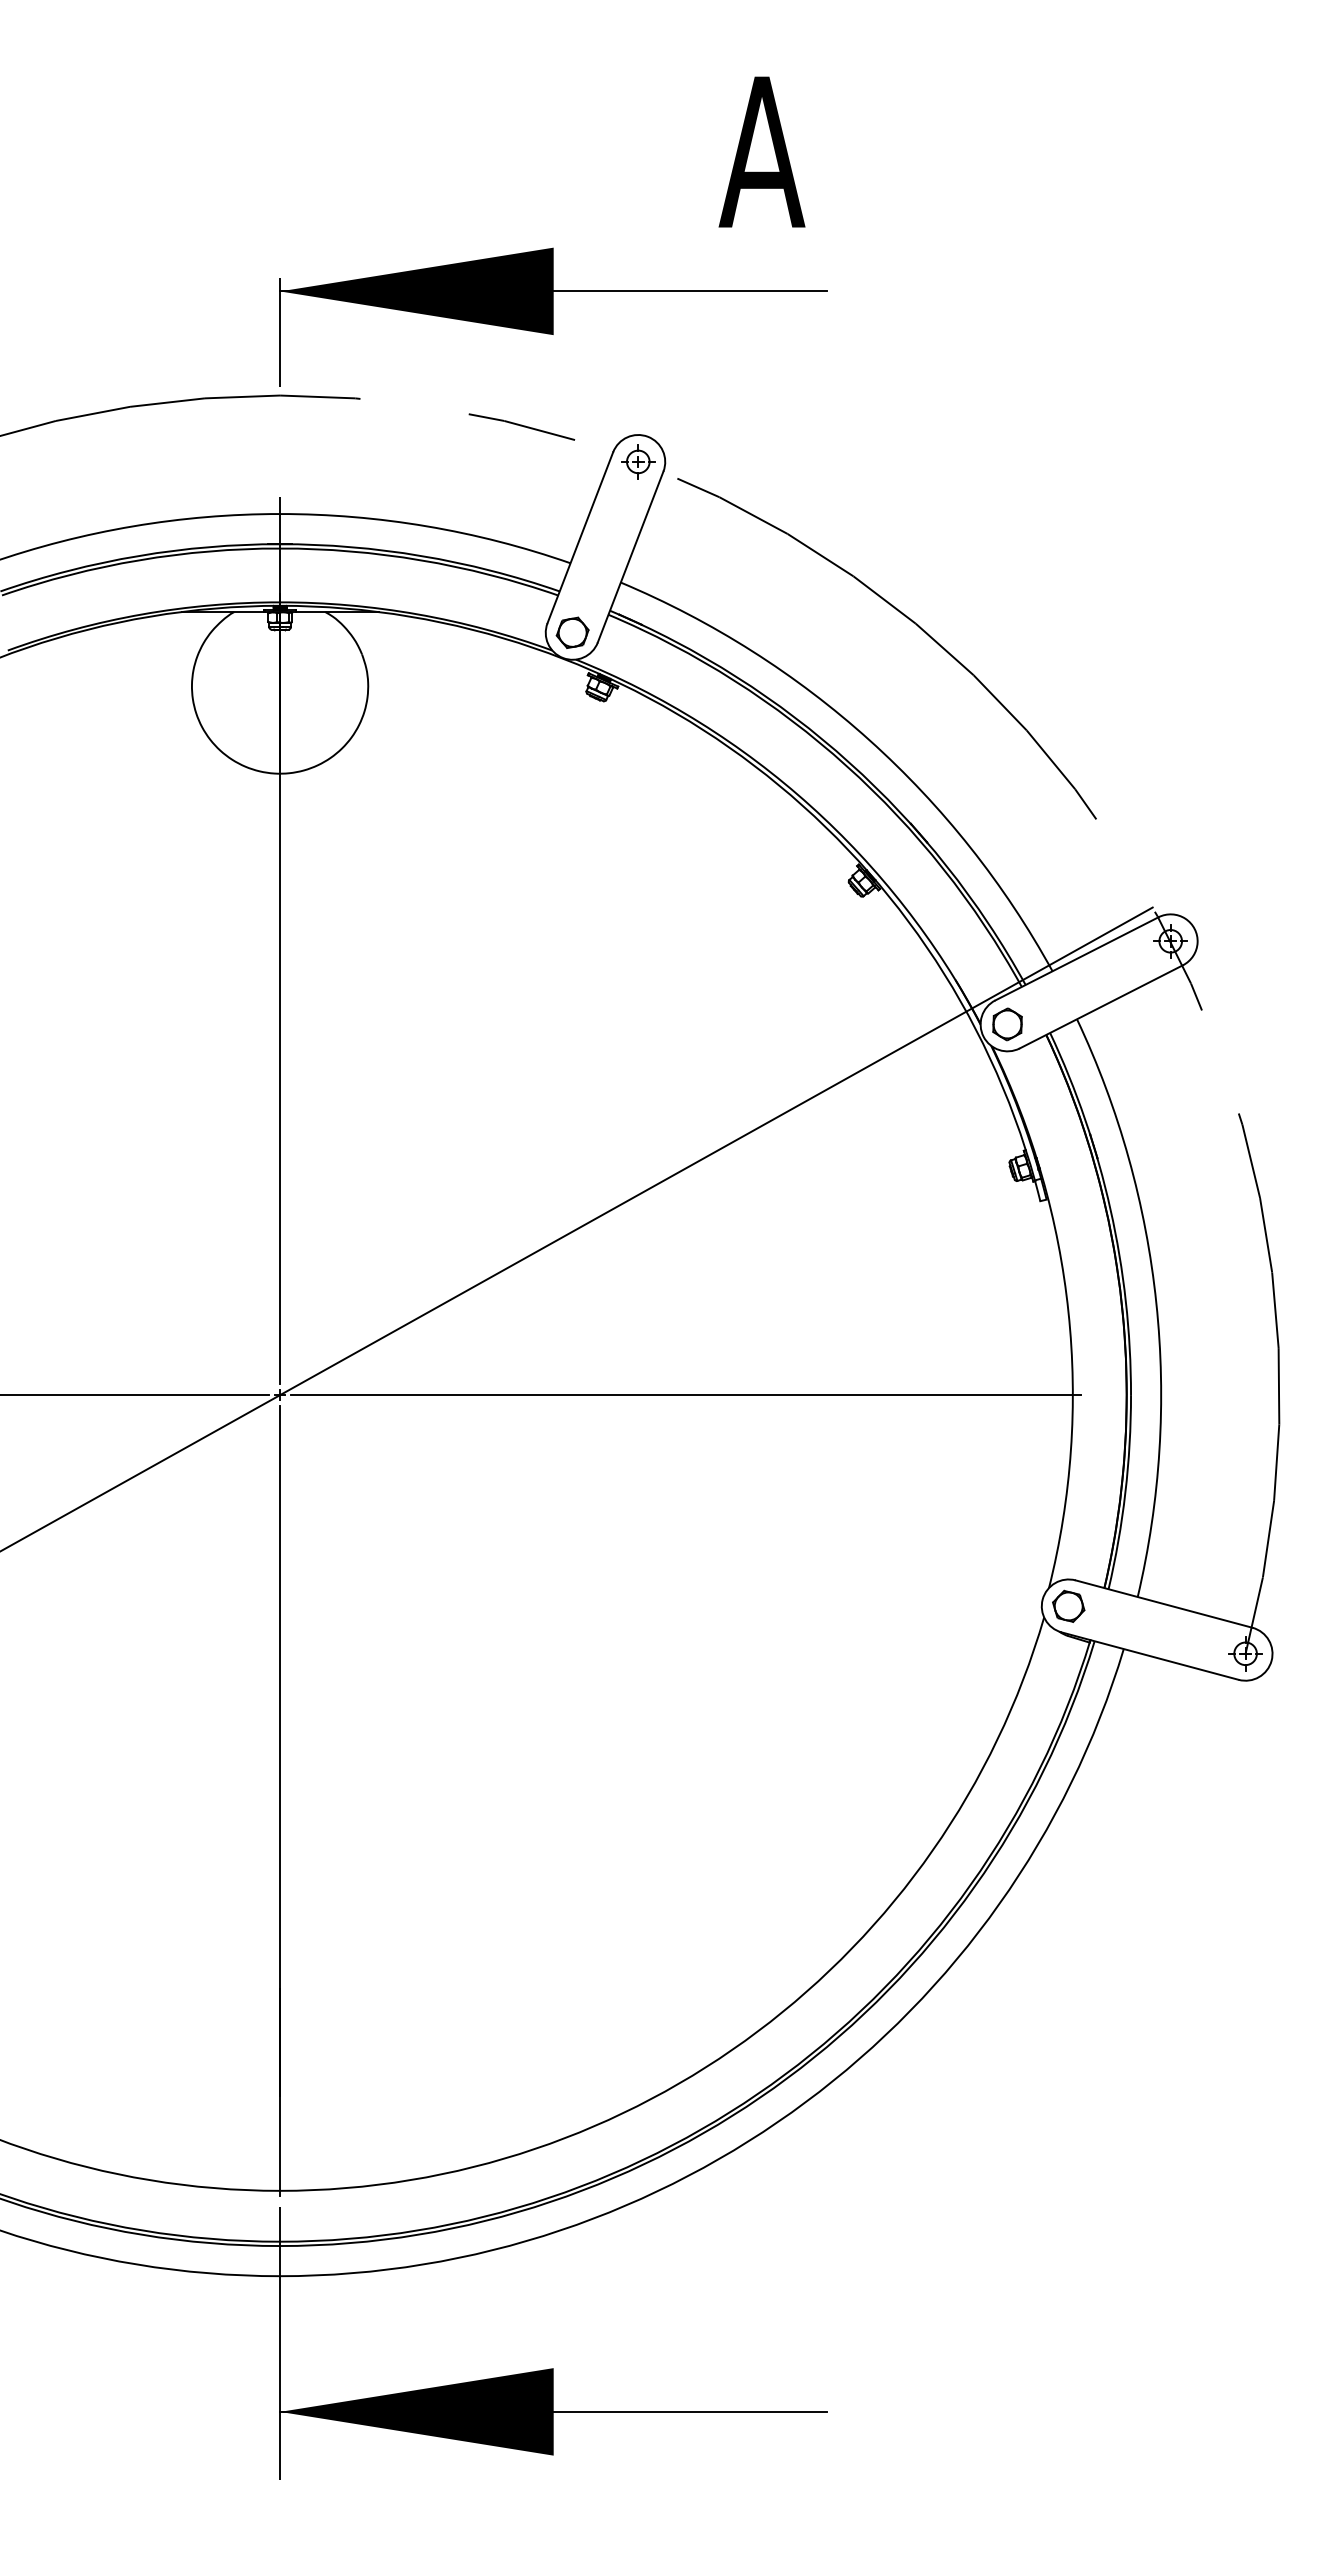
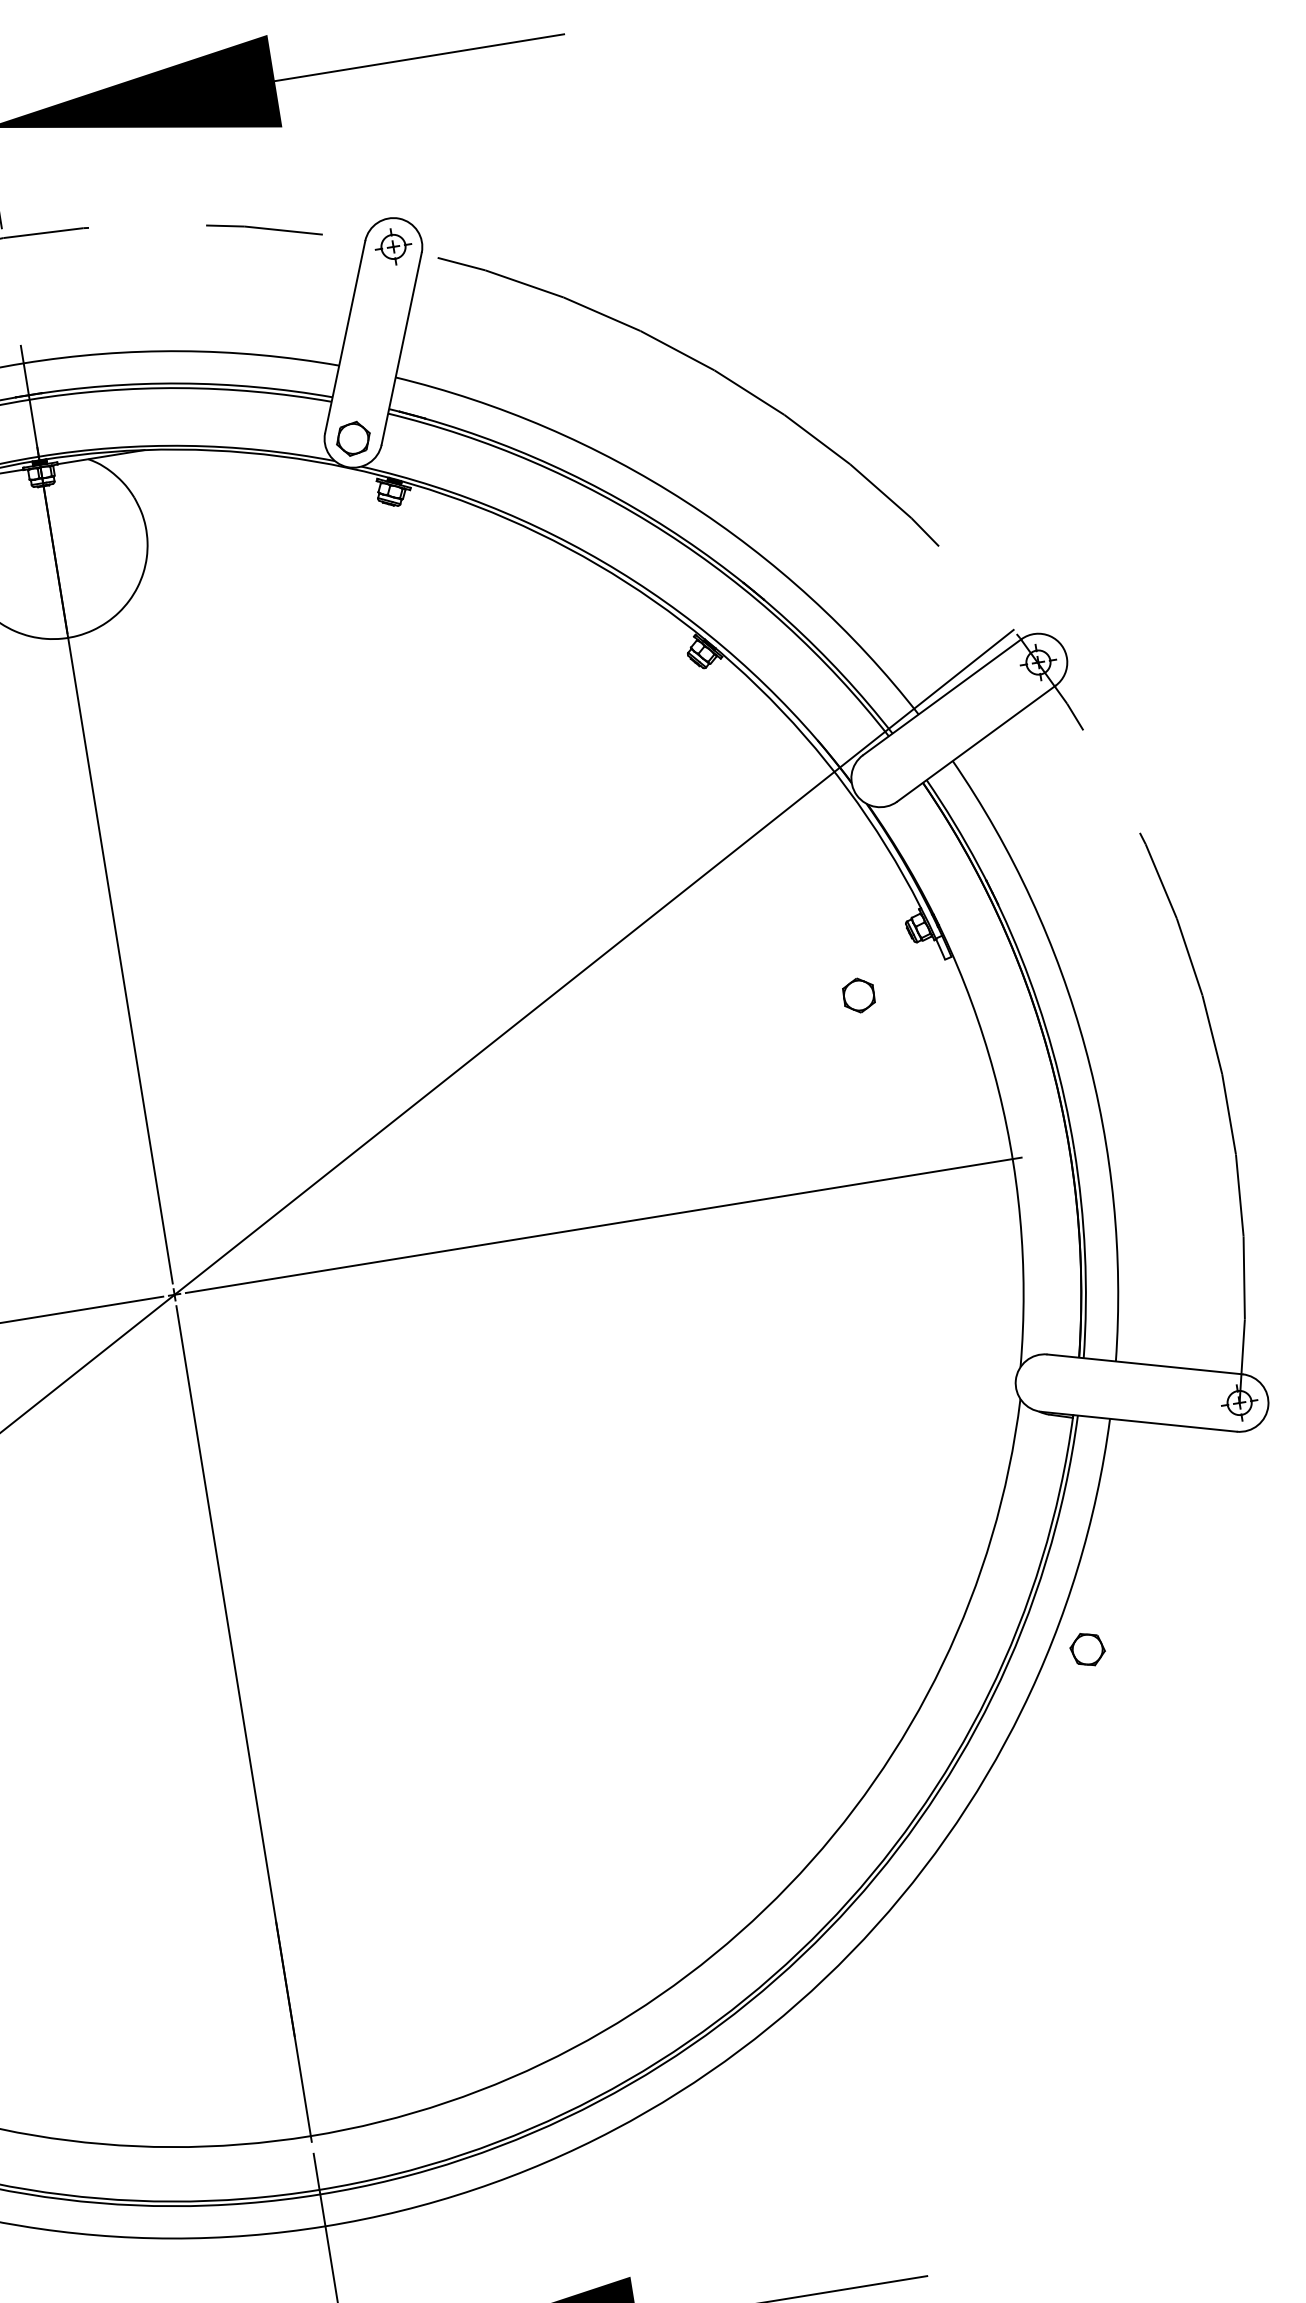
part: (1007, 1024) -> (858, 995), moved
part: (1068, 1605) -> (1087, 1648), moved

